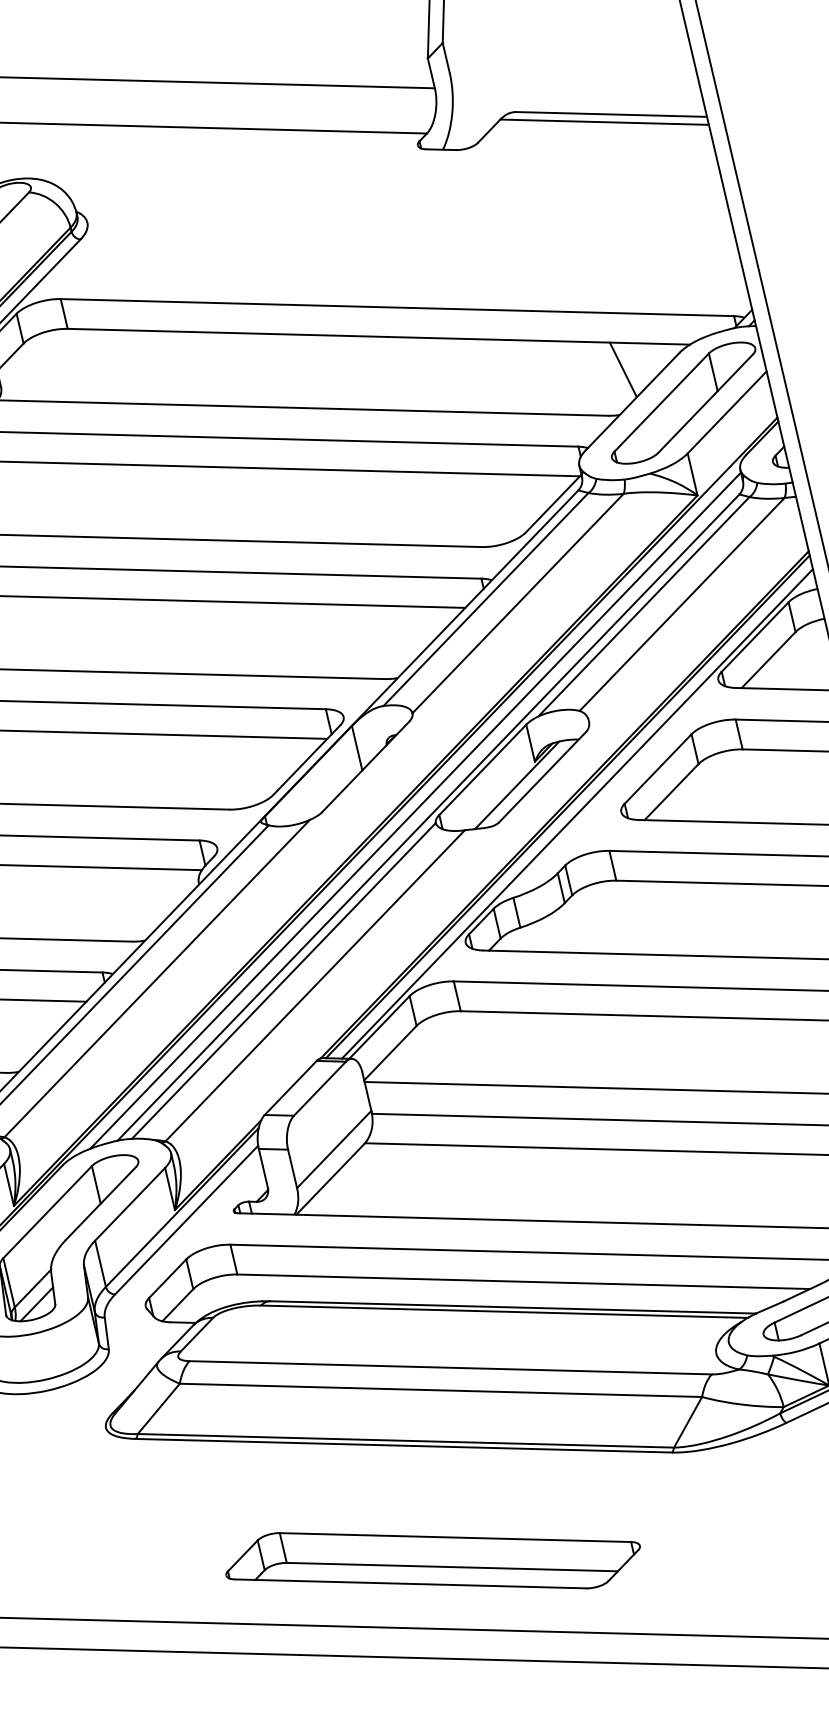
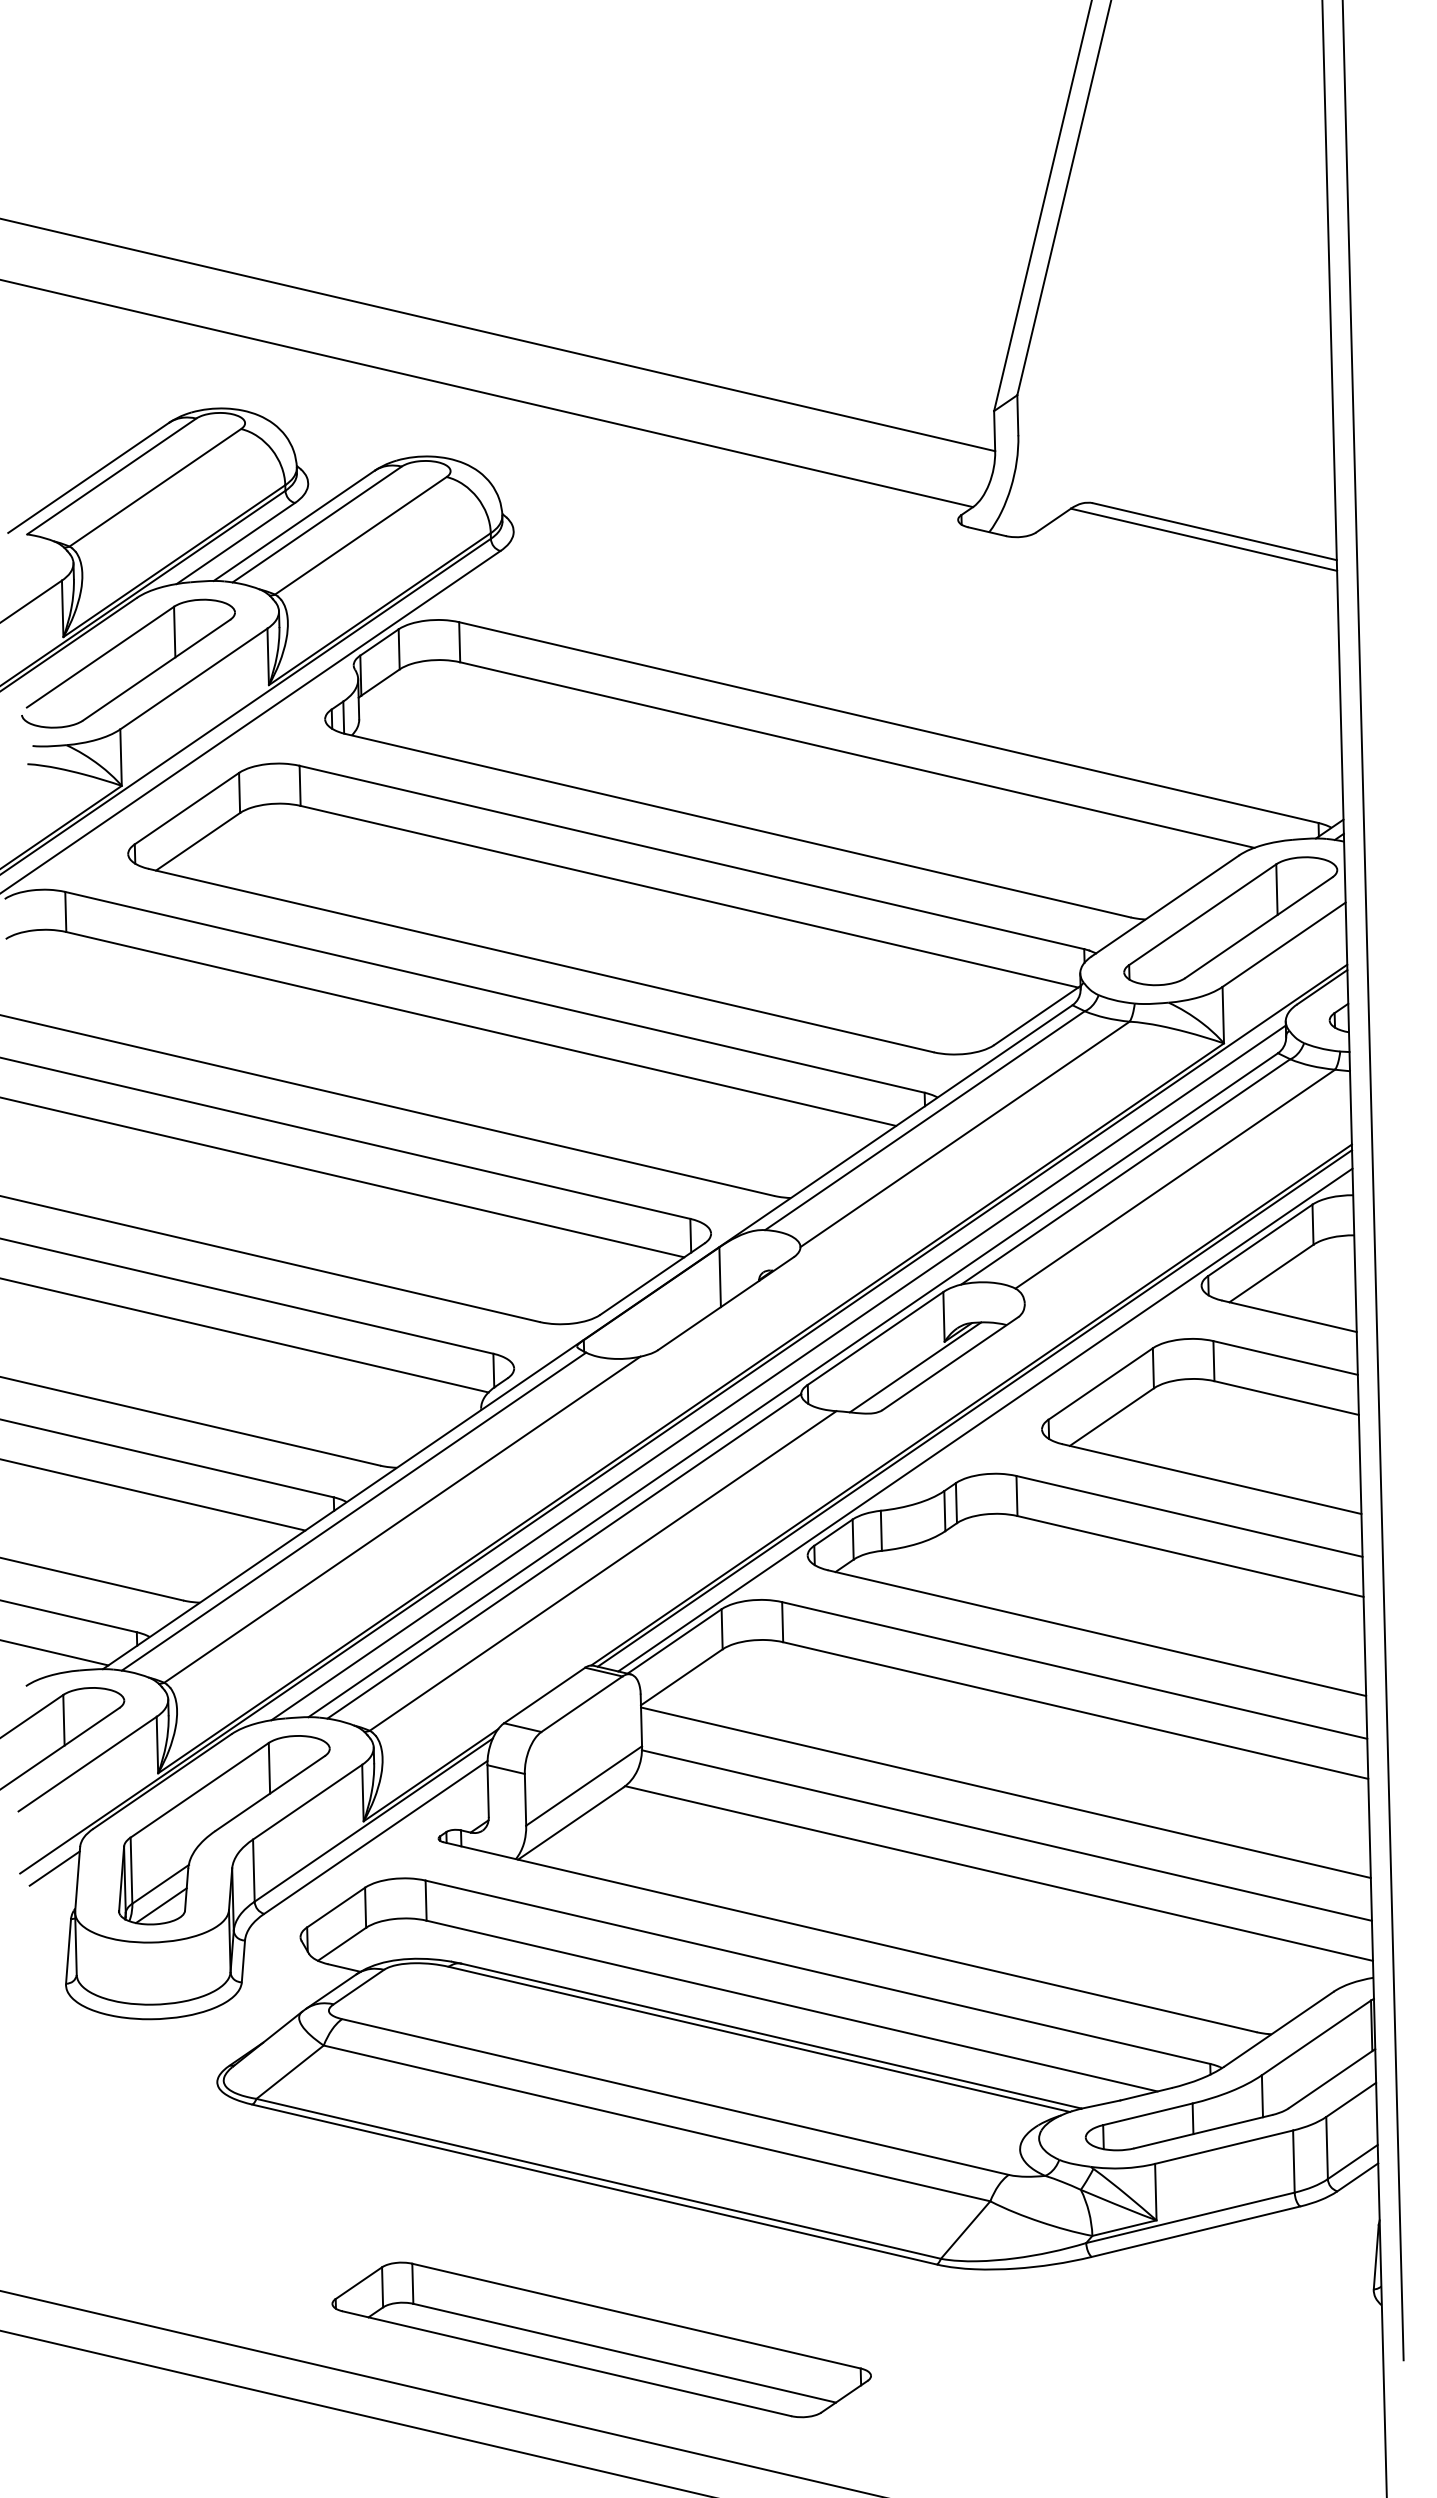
line: (623, 369) -> (1162, 862), removed

